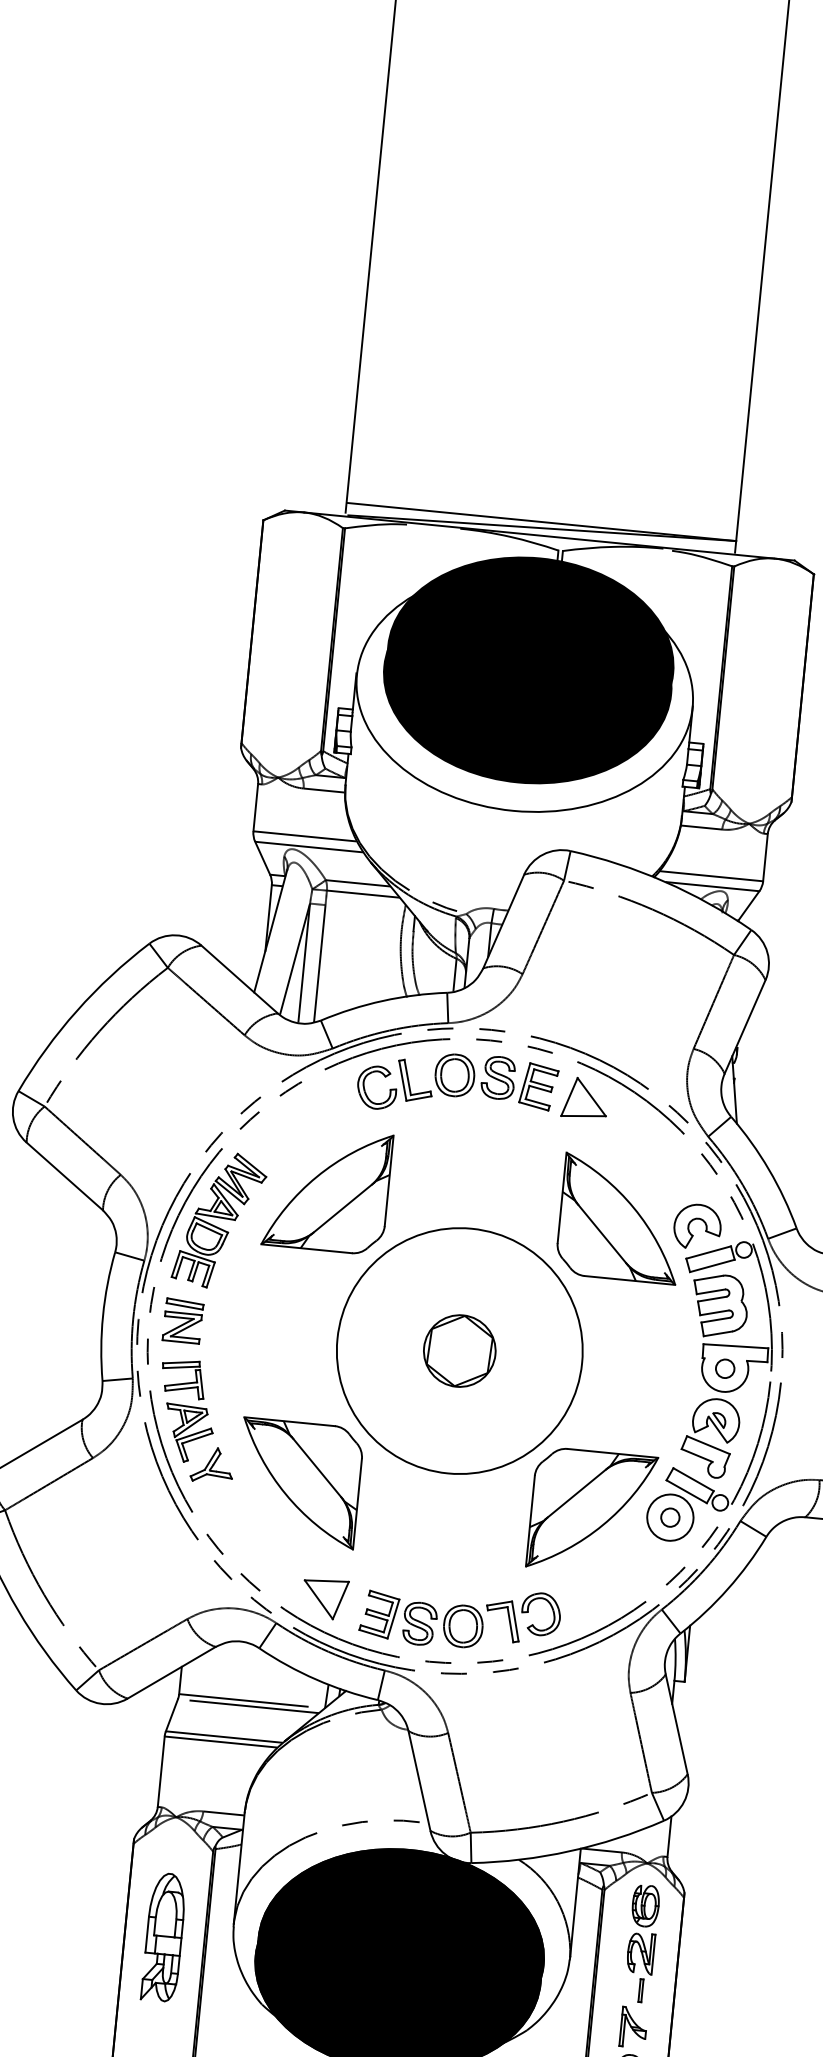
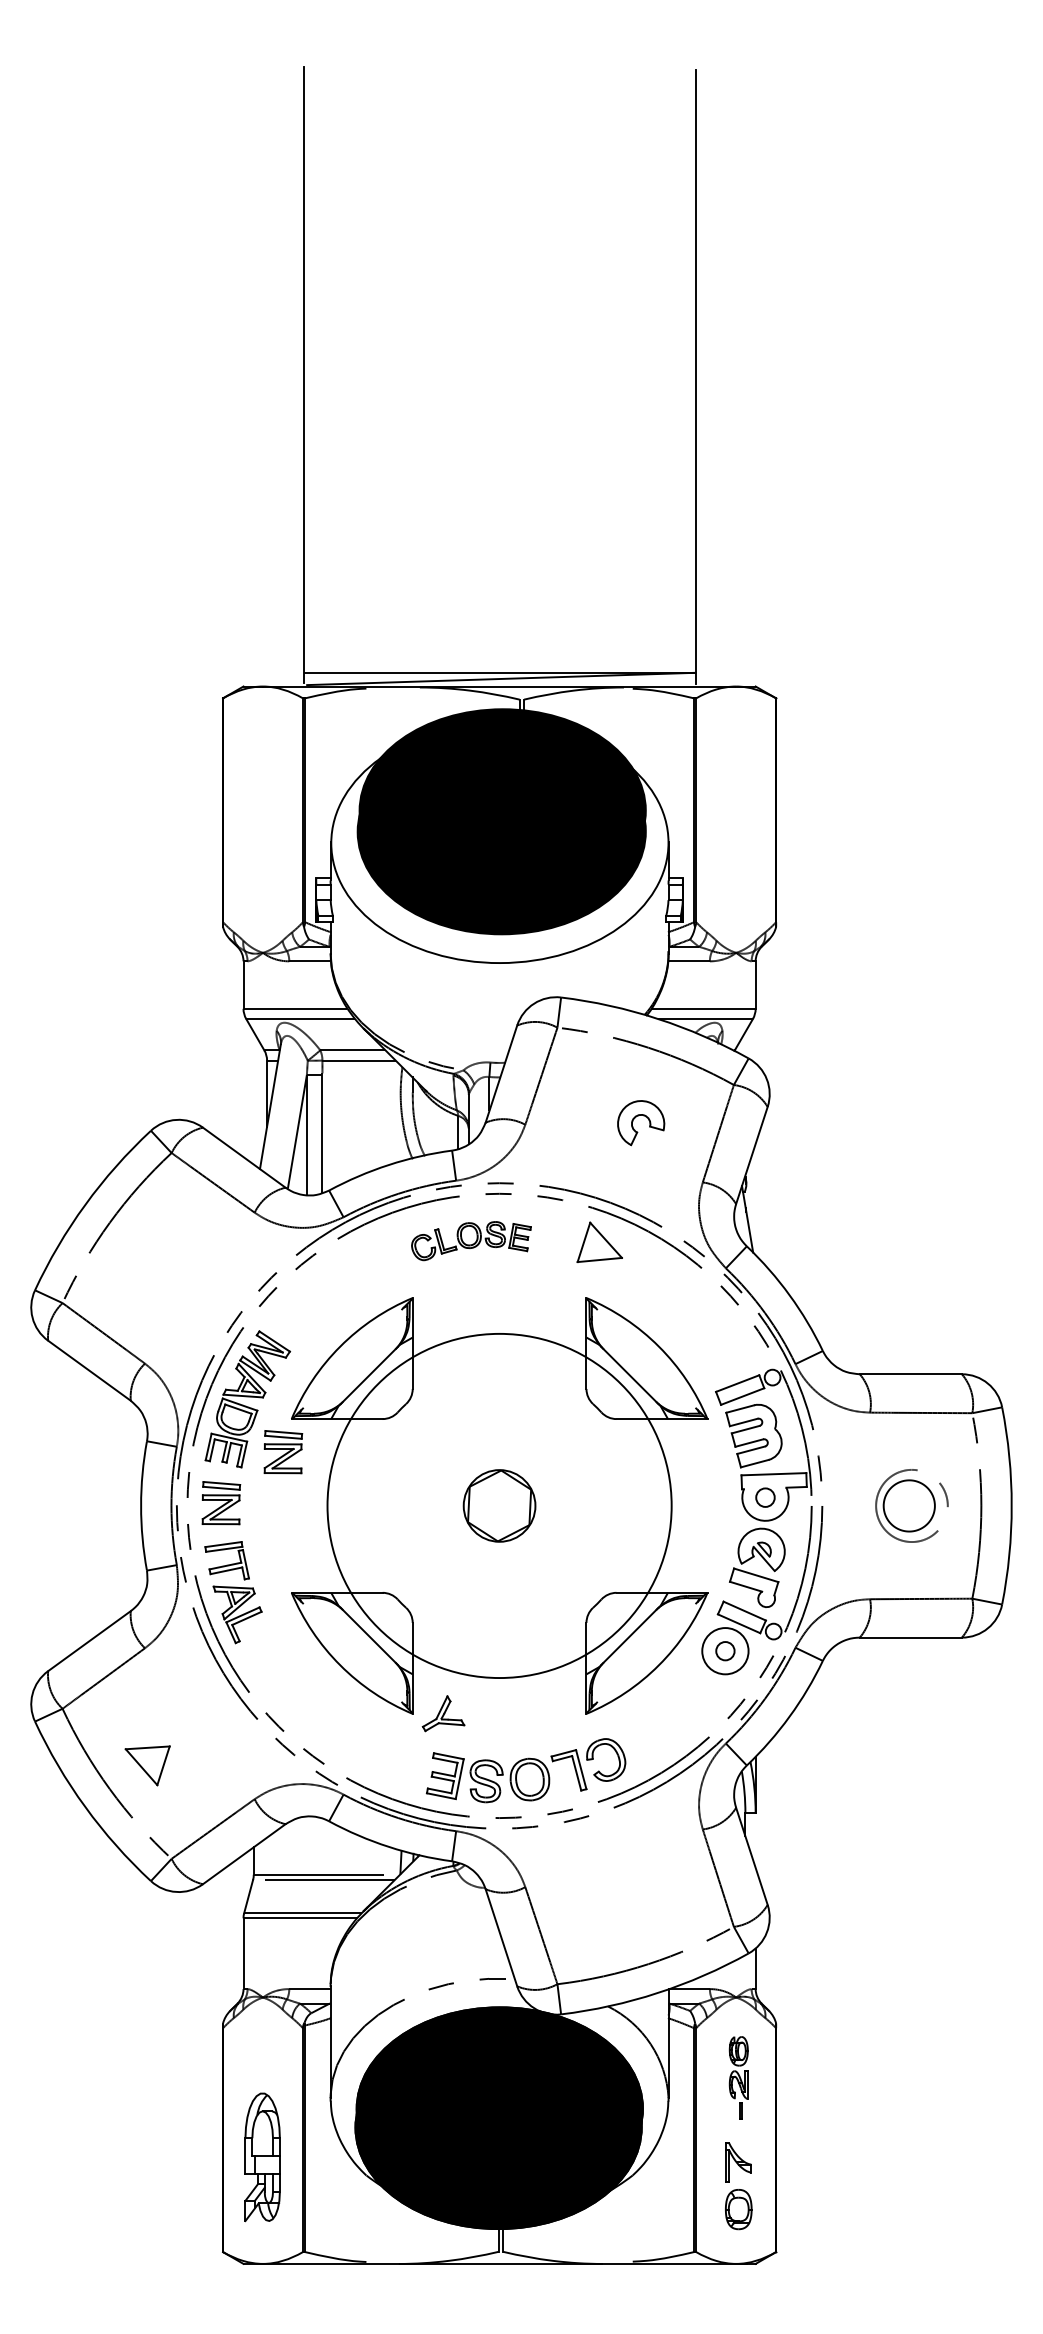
part: (457, 1084) -> (471, 1240), size x0.6
part: (702, 1221) -> (645, 1117), moved
part: (249, 1276) -> (283, 1452), added
circle: (459, 1350) -> (499, 1505), size x1.4
part: (212, 1465) -> (443, 1713), moved
part: (324, 1598) -> (147, 1765), moved
part: (164, 1937) -> (262, 2157), moved
part: (641, 1943) -> (738, 2077), size x0.7

